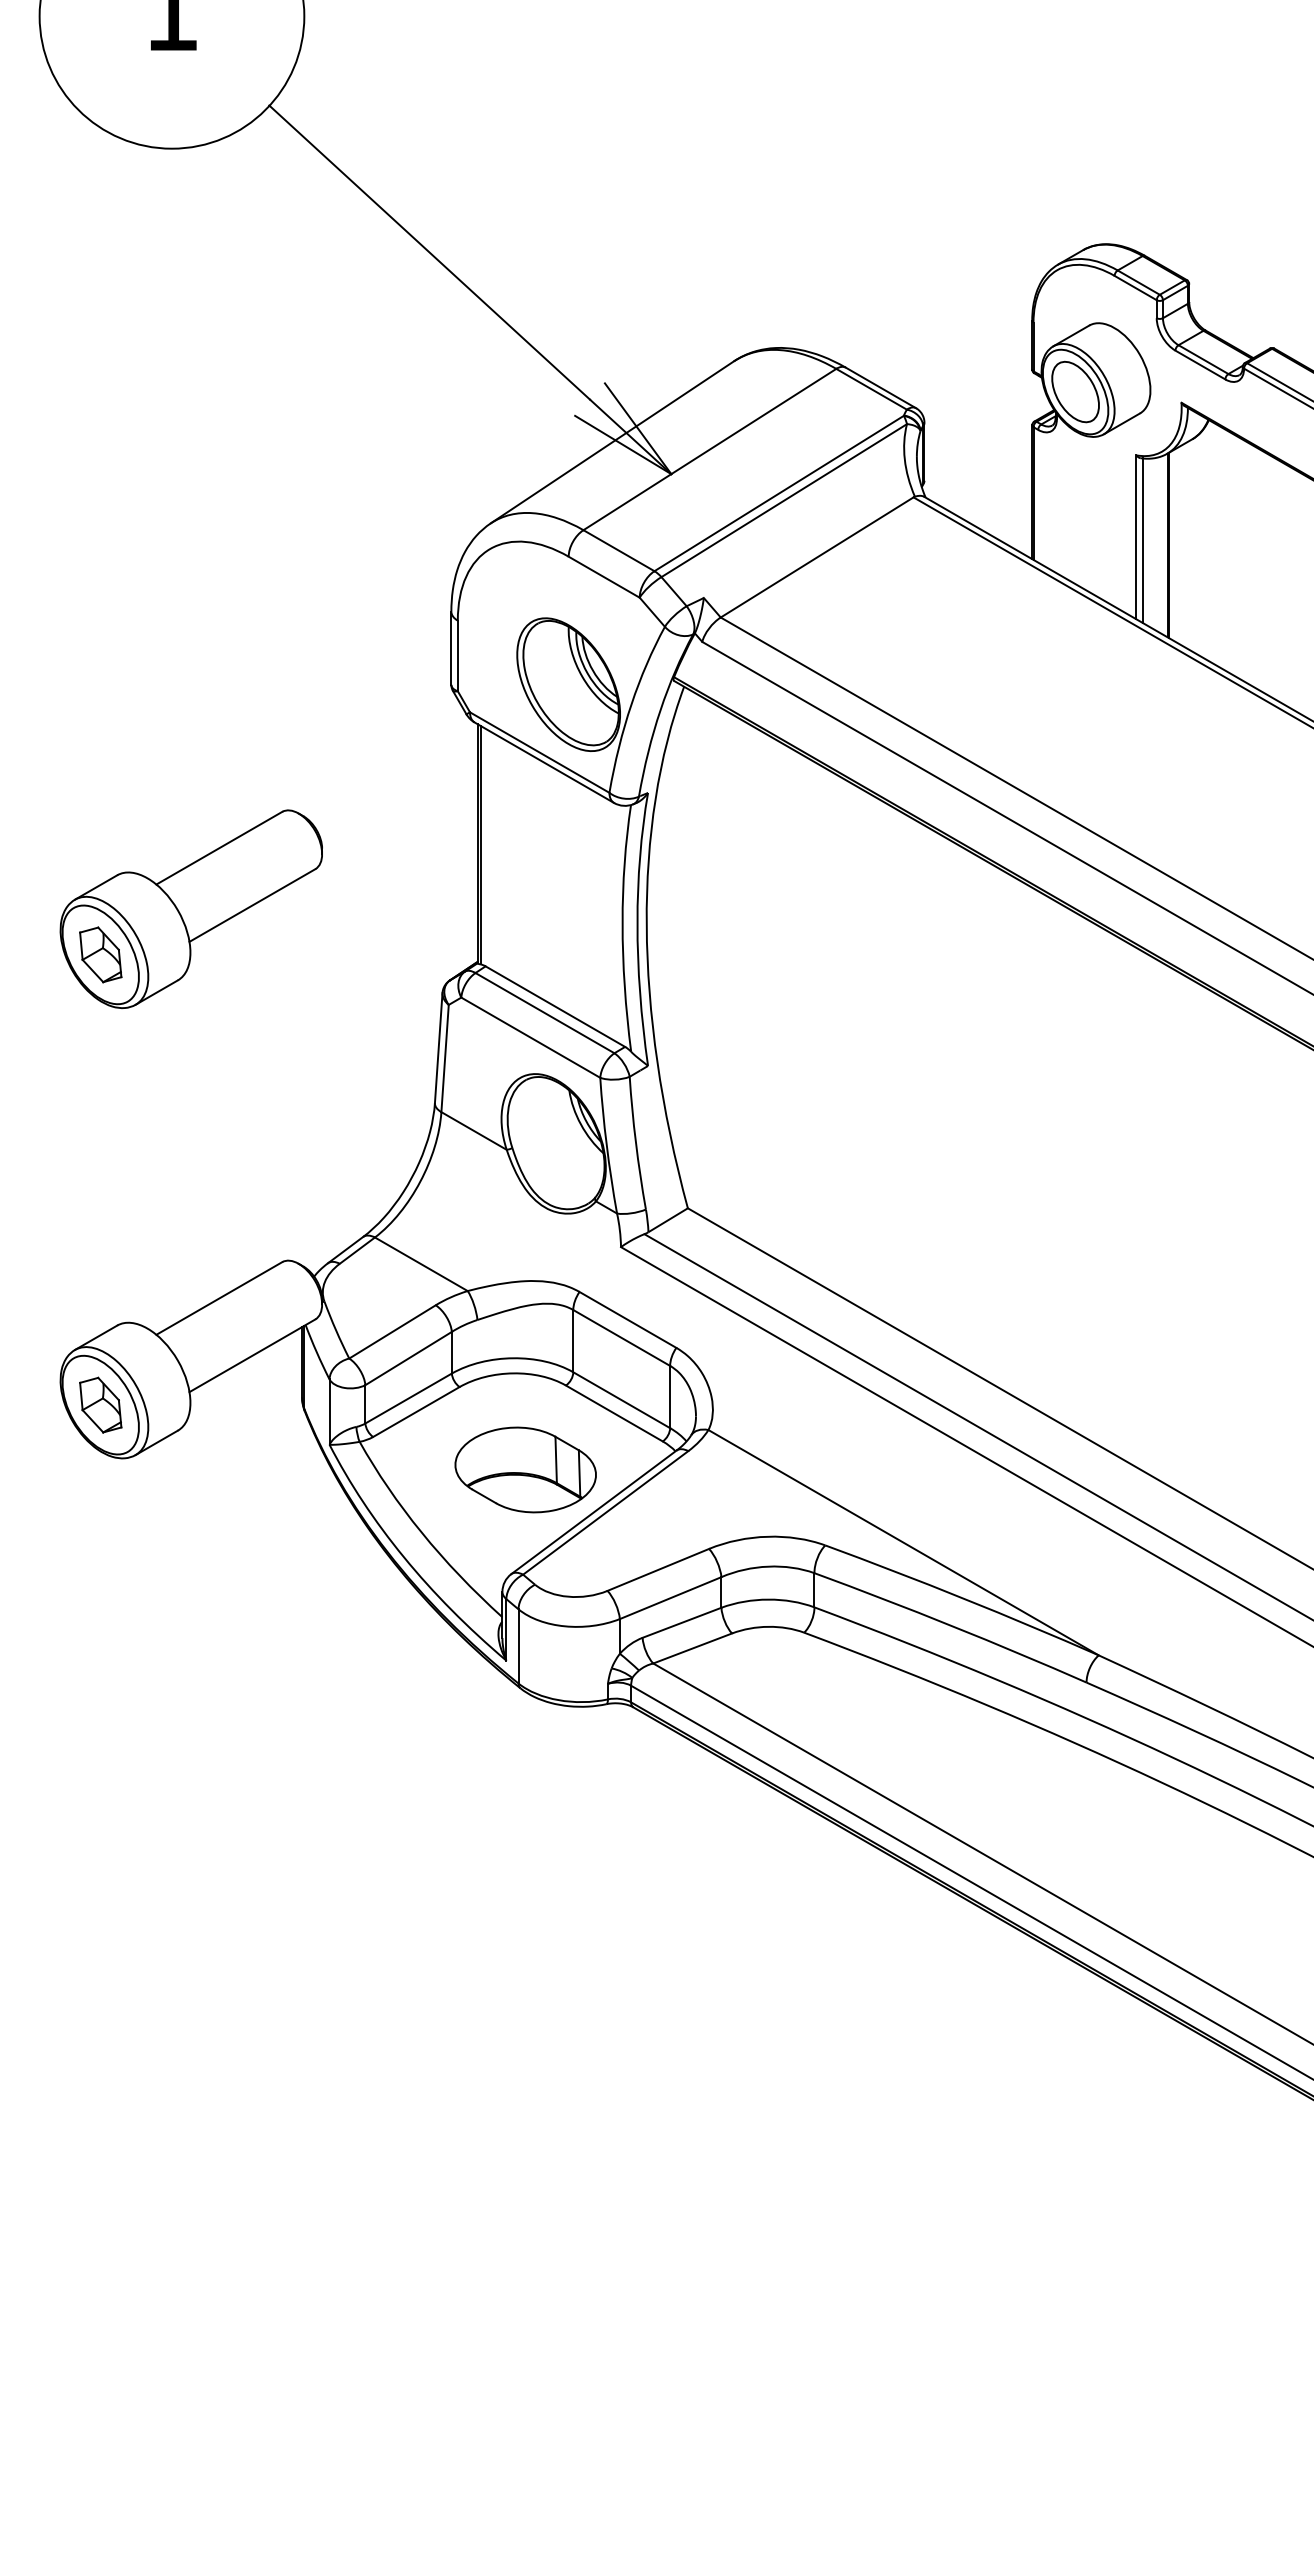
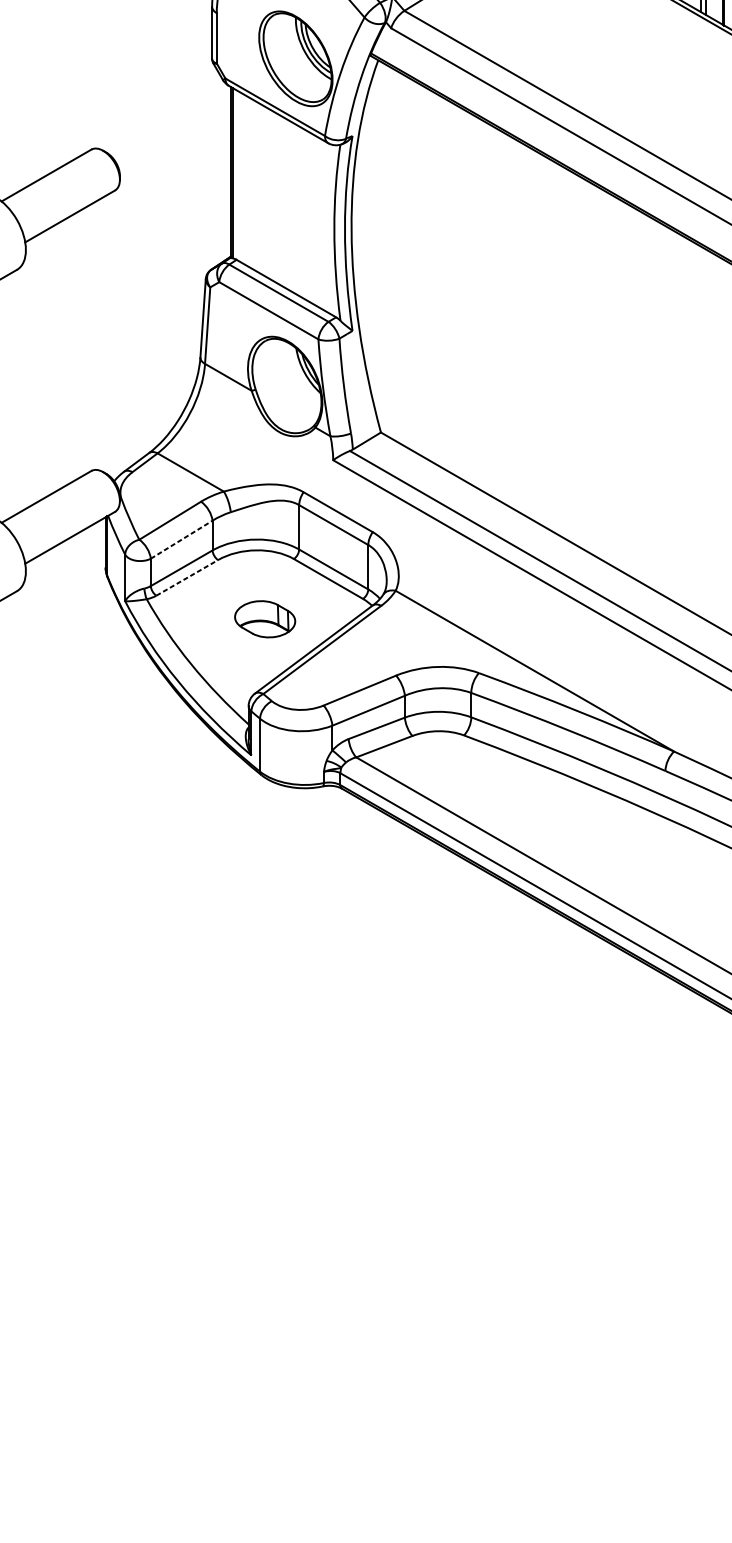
line: (408, 1358) -> (181, 539), solid -> dashed
line: (416, 1412) -> (187, 578), solid -> dashed
part: (525, 1469) -> (265, 618), size x0.6

